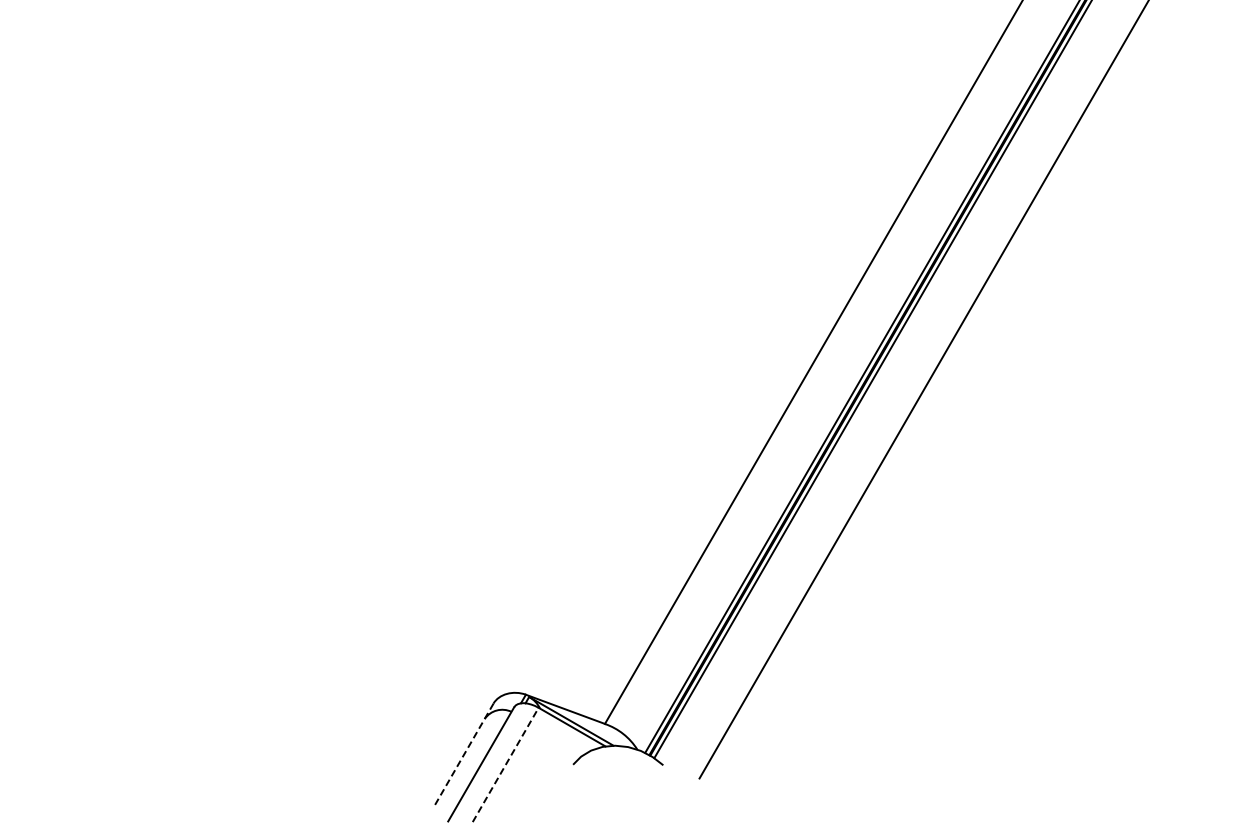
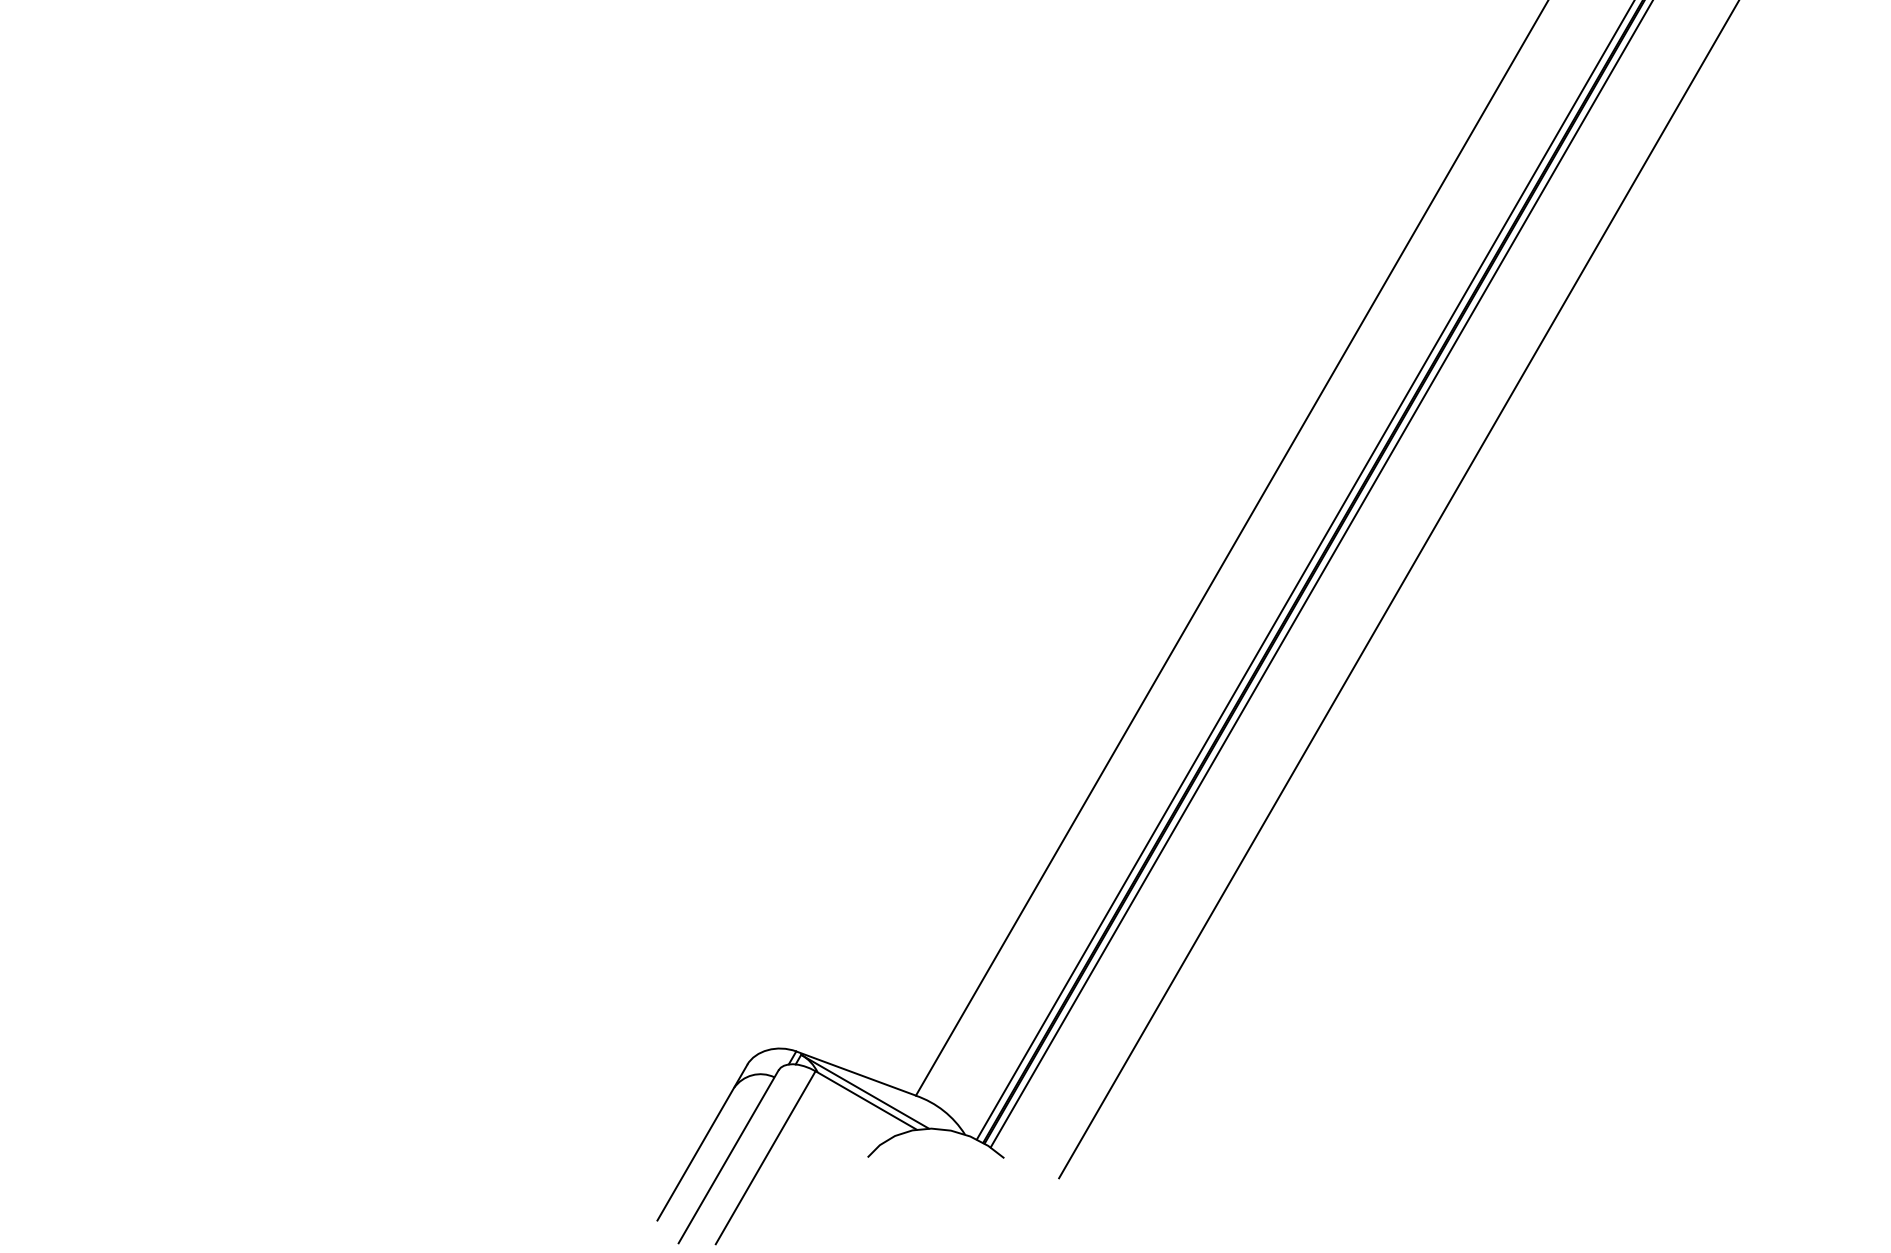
line: (463, 755) -> (701, 1143), dashed -> solid
line: (505, 764) -> (765, 1157), dashed -> solid

